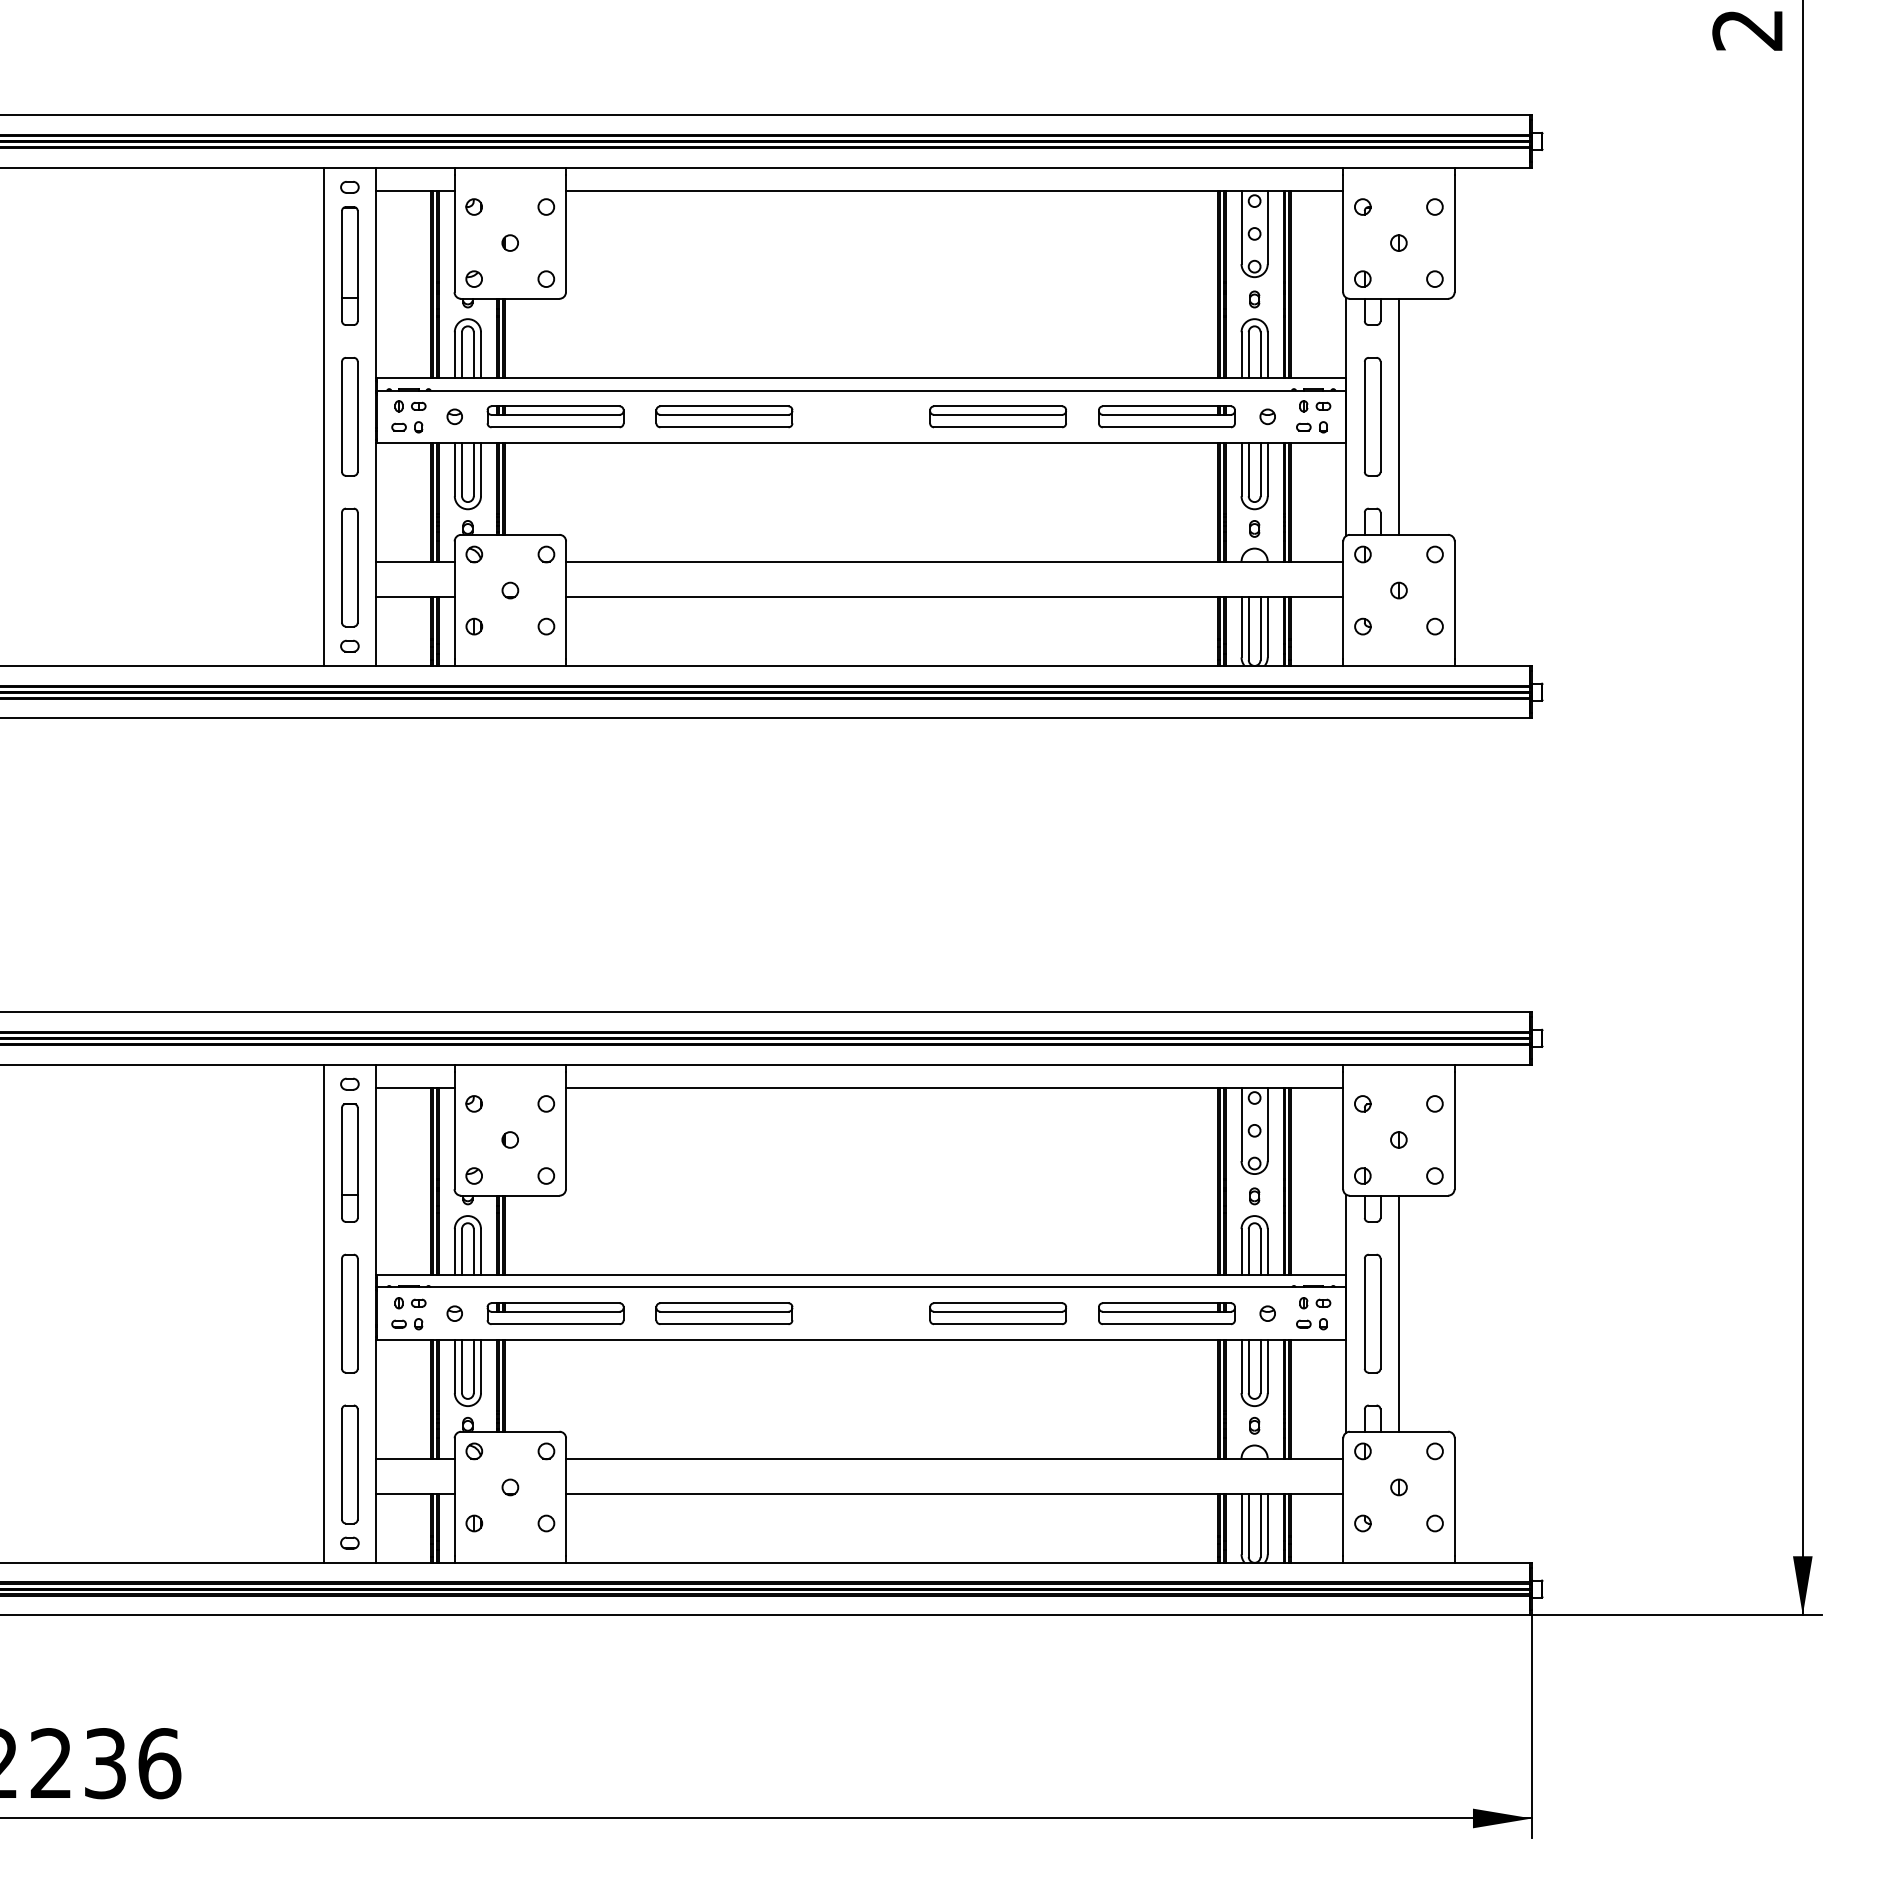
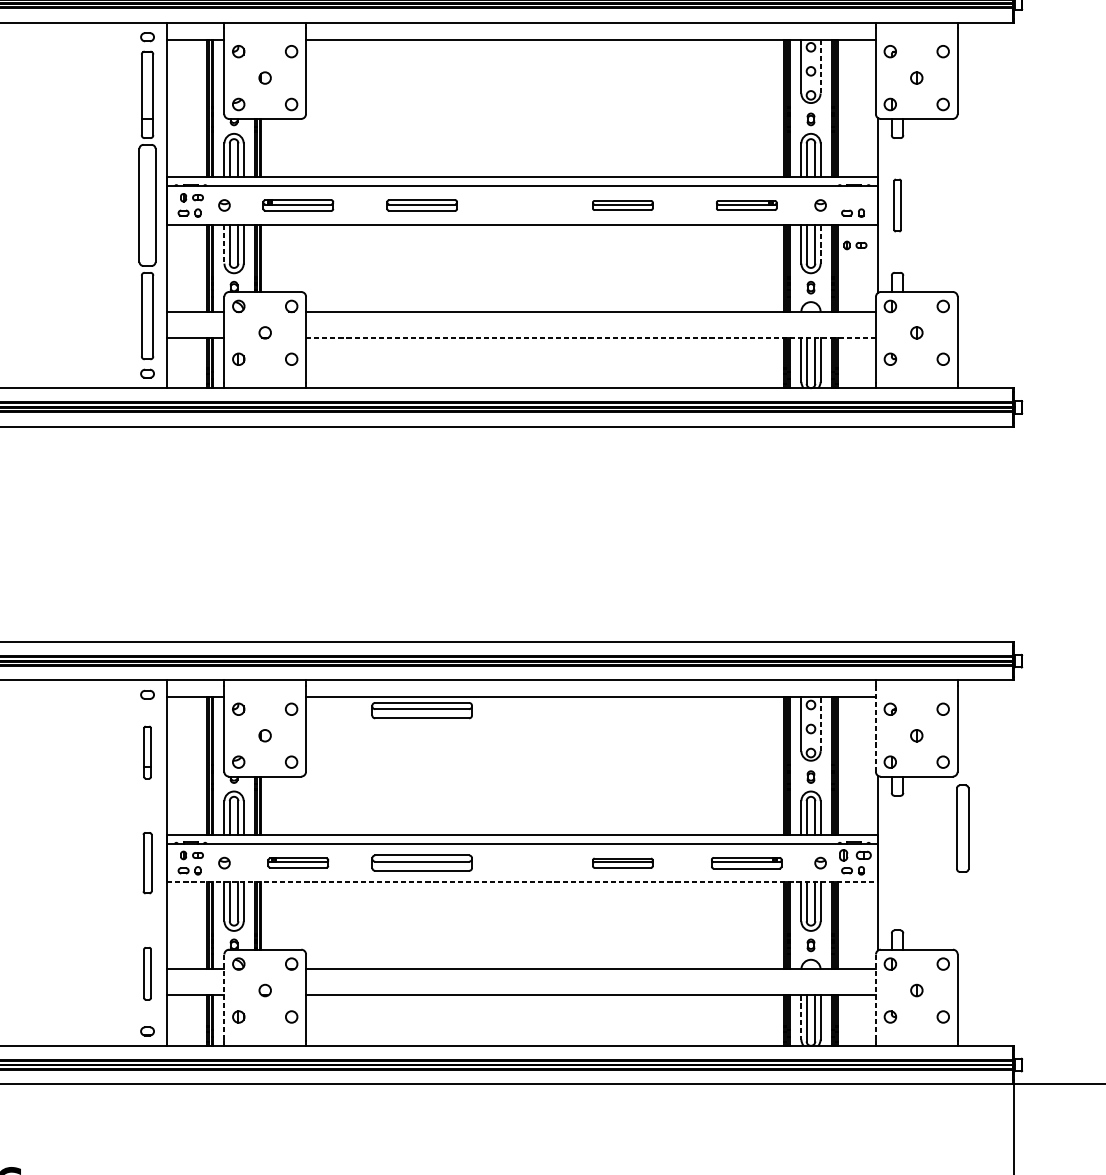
line: (1267, 227) -> (820, 66), solid -> dashed
part: (1315, 406) -> (855, 245), moved
line: (323, 416) -> (128, 205), removed
part: (349, 416) -> (147, 205), size x1.4
part: (555, 416) -> (298, 205), size x0.7
part: (724, 416) -> (422, 205), size x0.7
part: (997, 416) -> (622, 205), size x0.6
part: (1166, 416) -> (746, 205), size x0.6
part: (1372, 416) -> (897, 205), size x0.6
line: (1398, 416) -> (916, 205), removed
line: (454, 469) -> (224, 244), solid -> dashed
line: (1267, 469) -> (820, 244), solid -> dashed
line: (954, 597) -> (590, 337), solid -> dashed
part: (724, 1105) -> (422, 710), added
line: (1267, 1124) -> (820, 724), solid -> dashed
line: (1343, 1130) -> (876, 728), solid -> dashed
part: (349, 1162) -> (147, 752), size x0.6
part: (1315, 1303) -> (855, 855), size x1.4
line: (323, 1313) -> (128, 863), removed
part: (349, 1313) -> (147, 863), size x0.7
part: (555, 1313) -> (298, 863), size x0.6
part: (997, 1313) -> (622, 863), size x0.6
part: (1166, 1313) -> (746, 863), size x0.7
part: (1372, 1313) -> (962, 828), moved
line: (1398, 1313) -> (916, 863), removed
line: (861, 1339) -> (522, 882), solid -> dashed
part: (349, 1464) -> (147, 973), size x0.6
line: (454, 1497) -> (224, 997), solid -> dashed
line: (1343, 1497) -> (876, 997), solid -> dashed
line: (1241, 1524) -> (801, 1017), solid -> dashed

